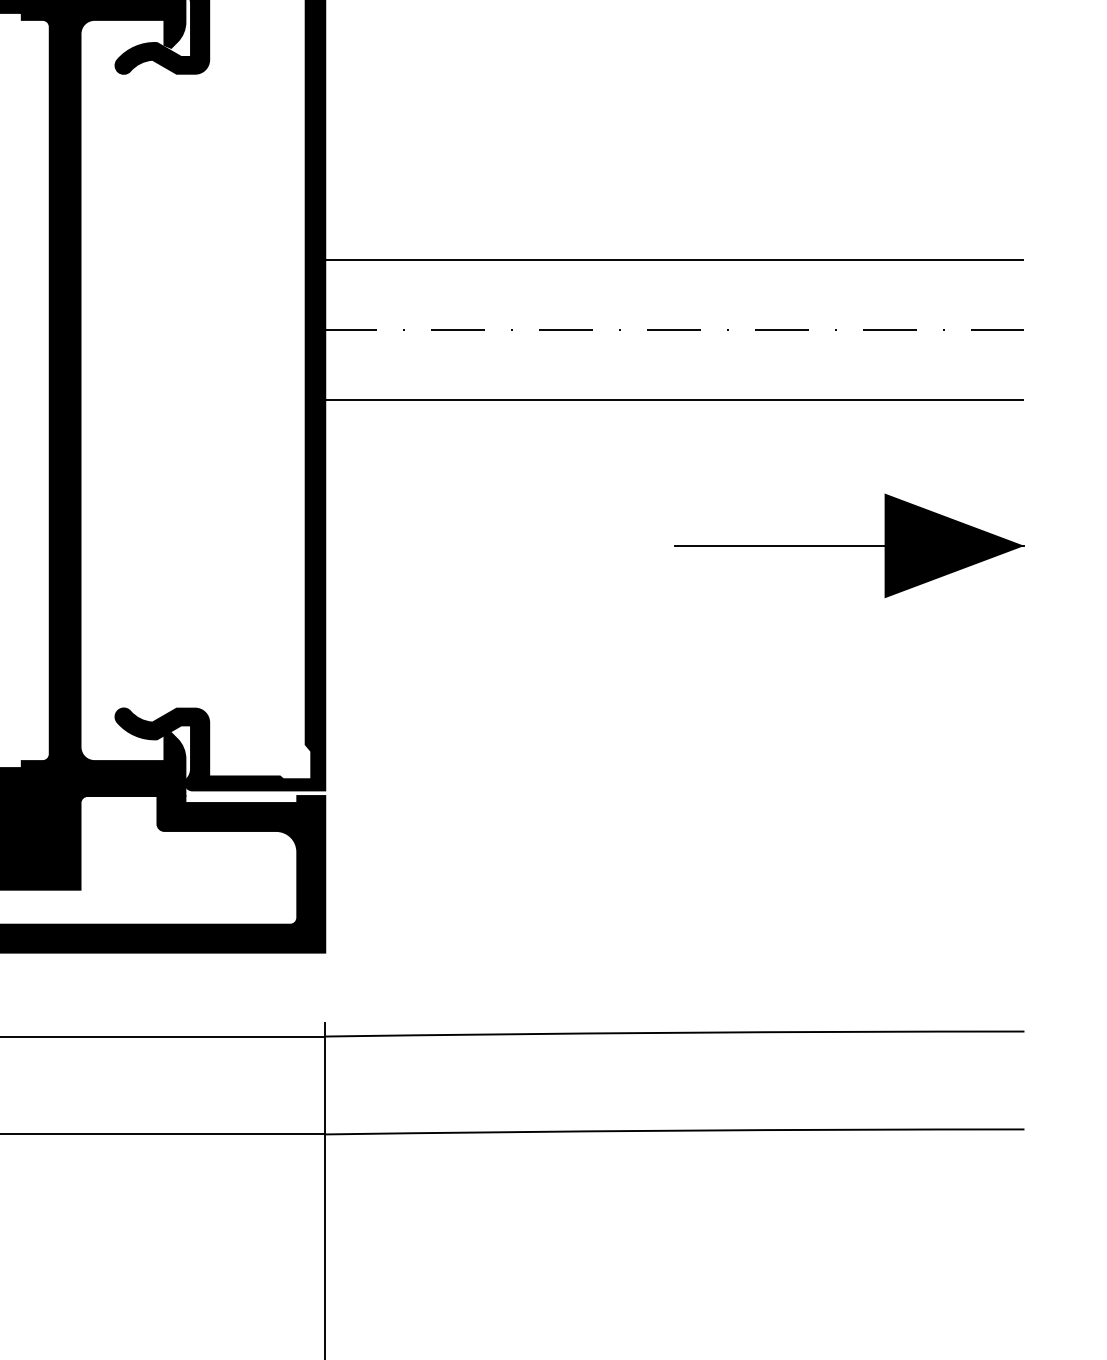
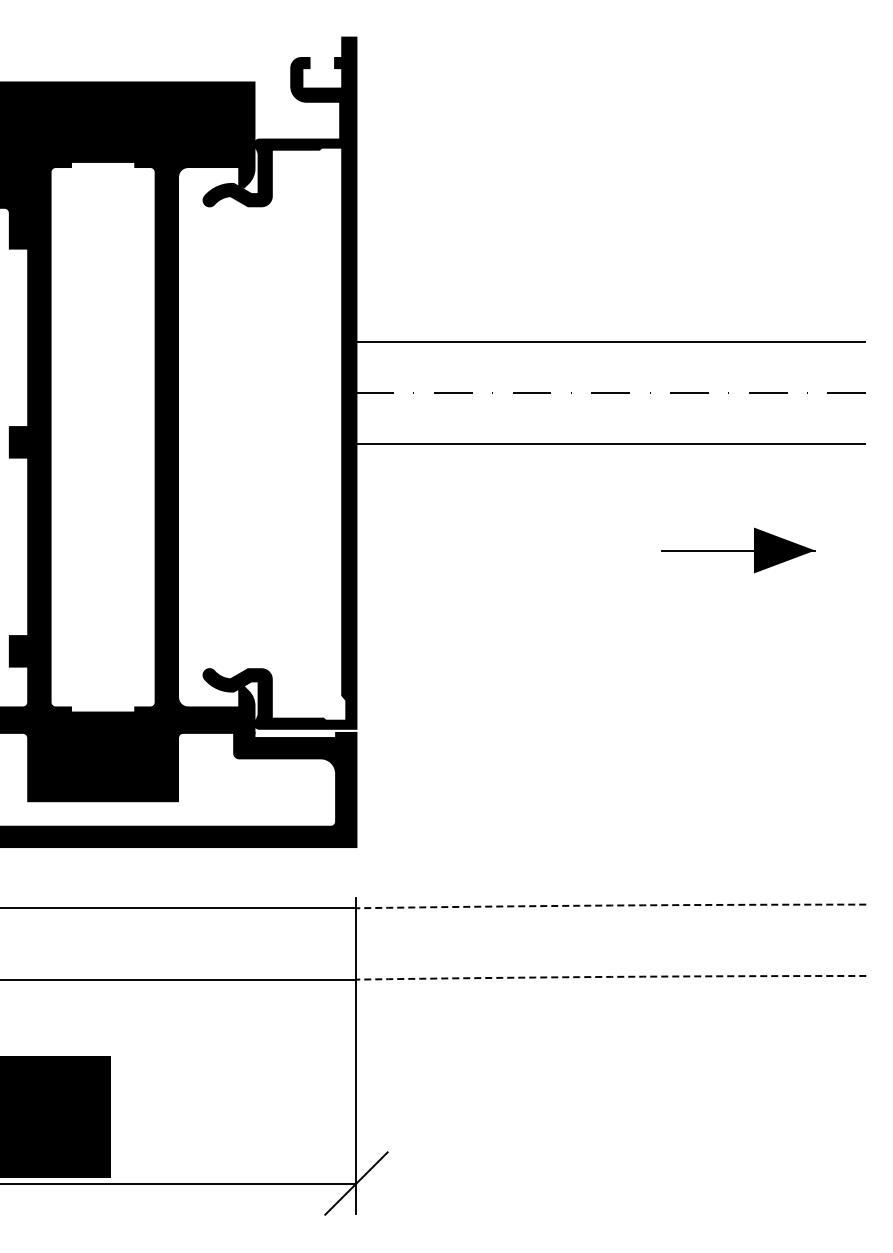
part: (849, 545) -> (738, 550), size x0.6
arc: (675, 1032) -> (611, 905), solid -> dashed
arc: (675, 1130) -> (611, 976), solid -> dashed

